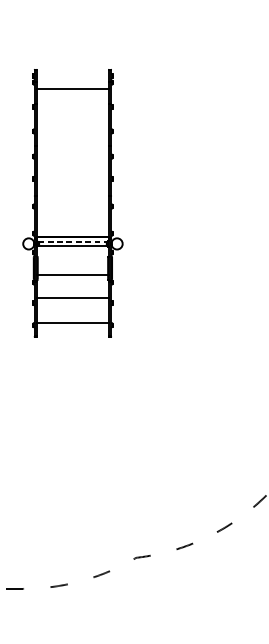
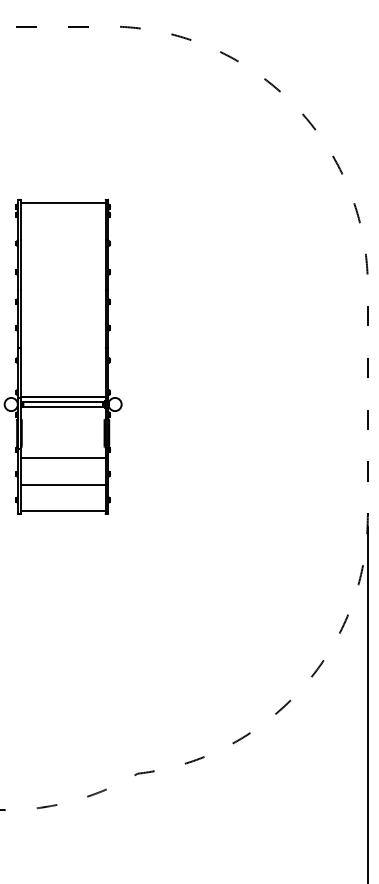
line: (72, 88) -> (62, 202), moved
line: (73, 242) -> (63, 402), dashed -> solid
line: (72, 275) -> (62, 458), moved
line: (72, 297) -> (62, 484), moved
line: (72, 322) -> (62, 510), moved

